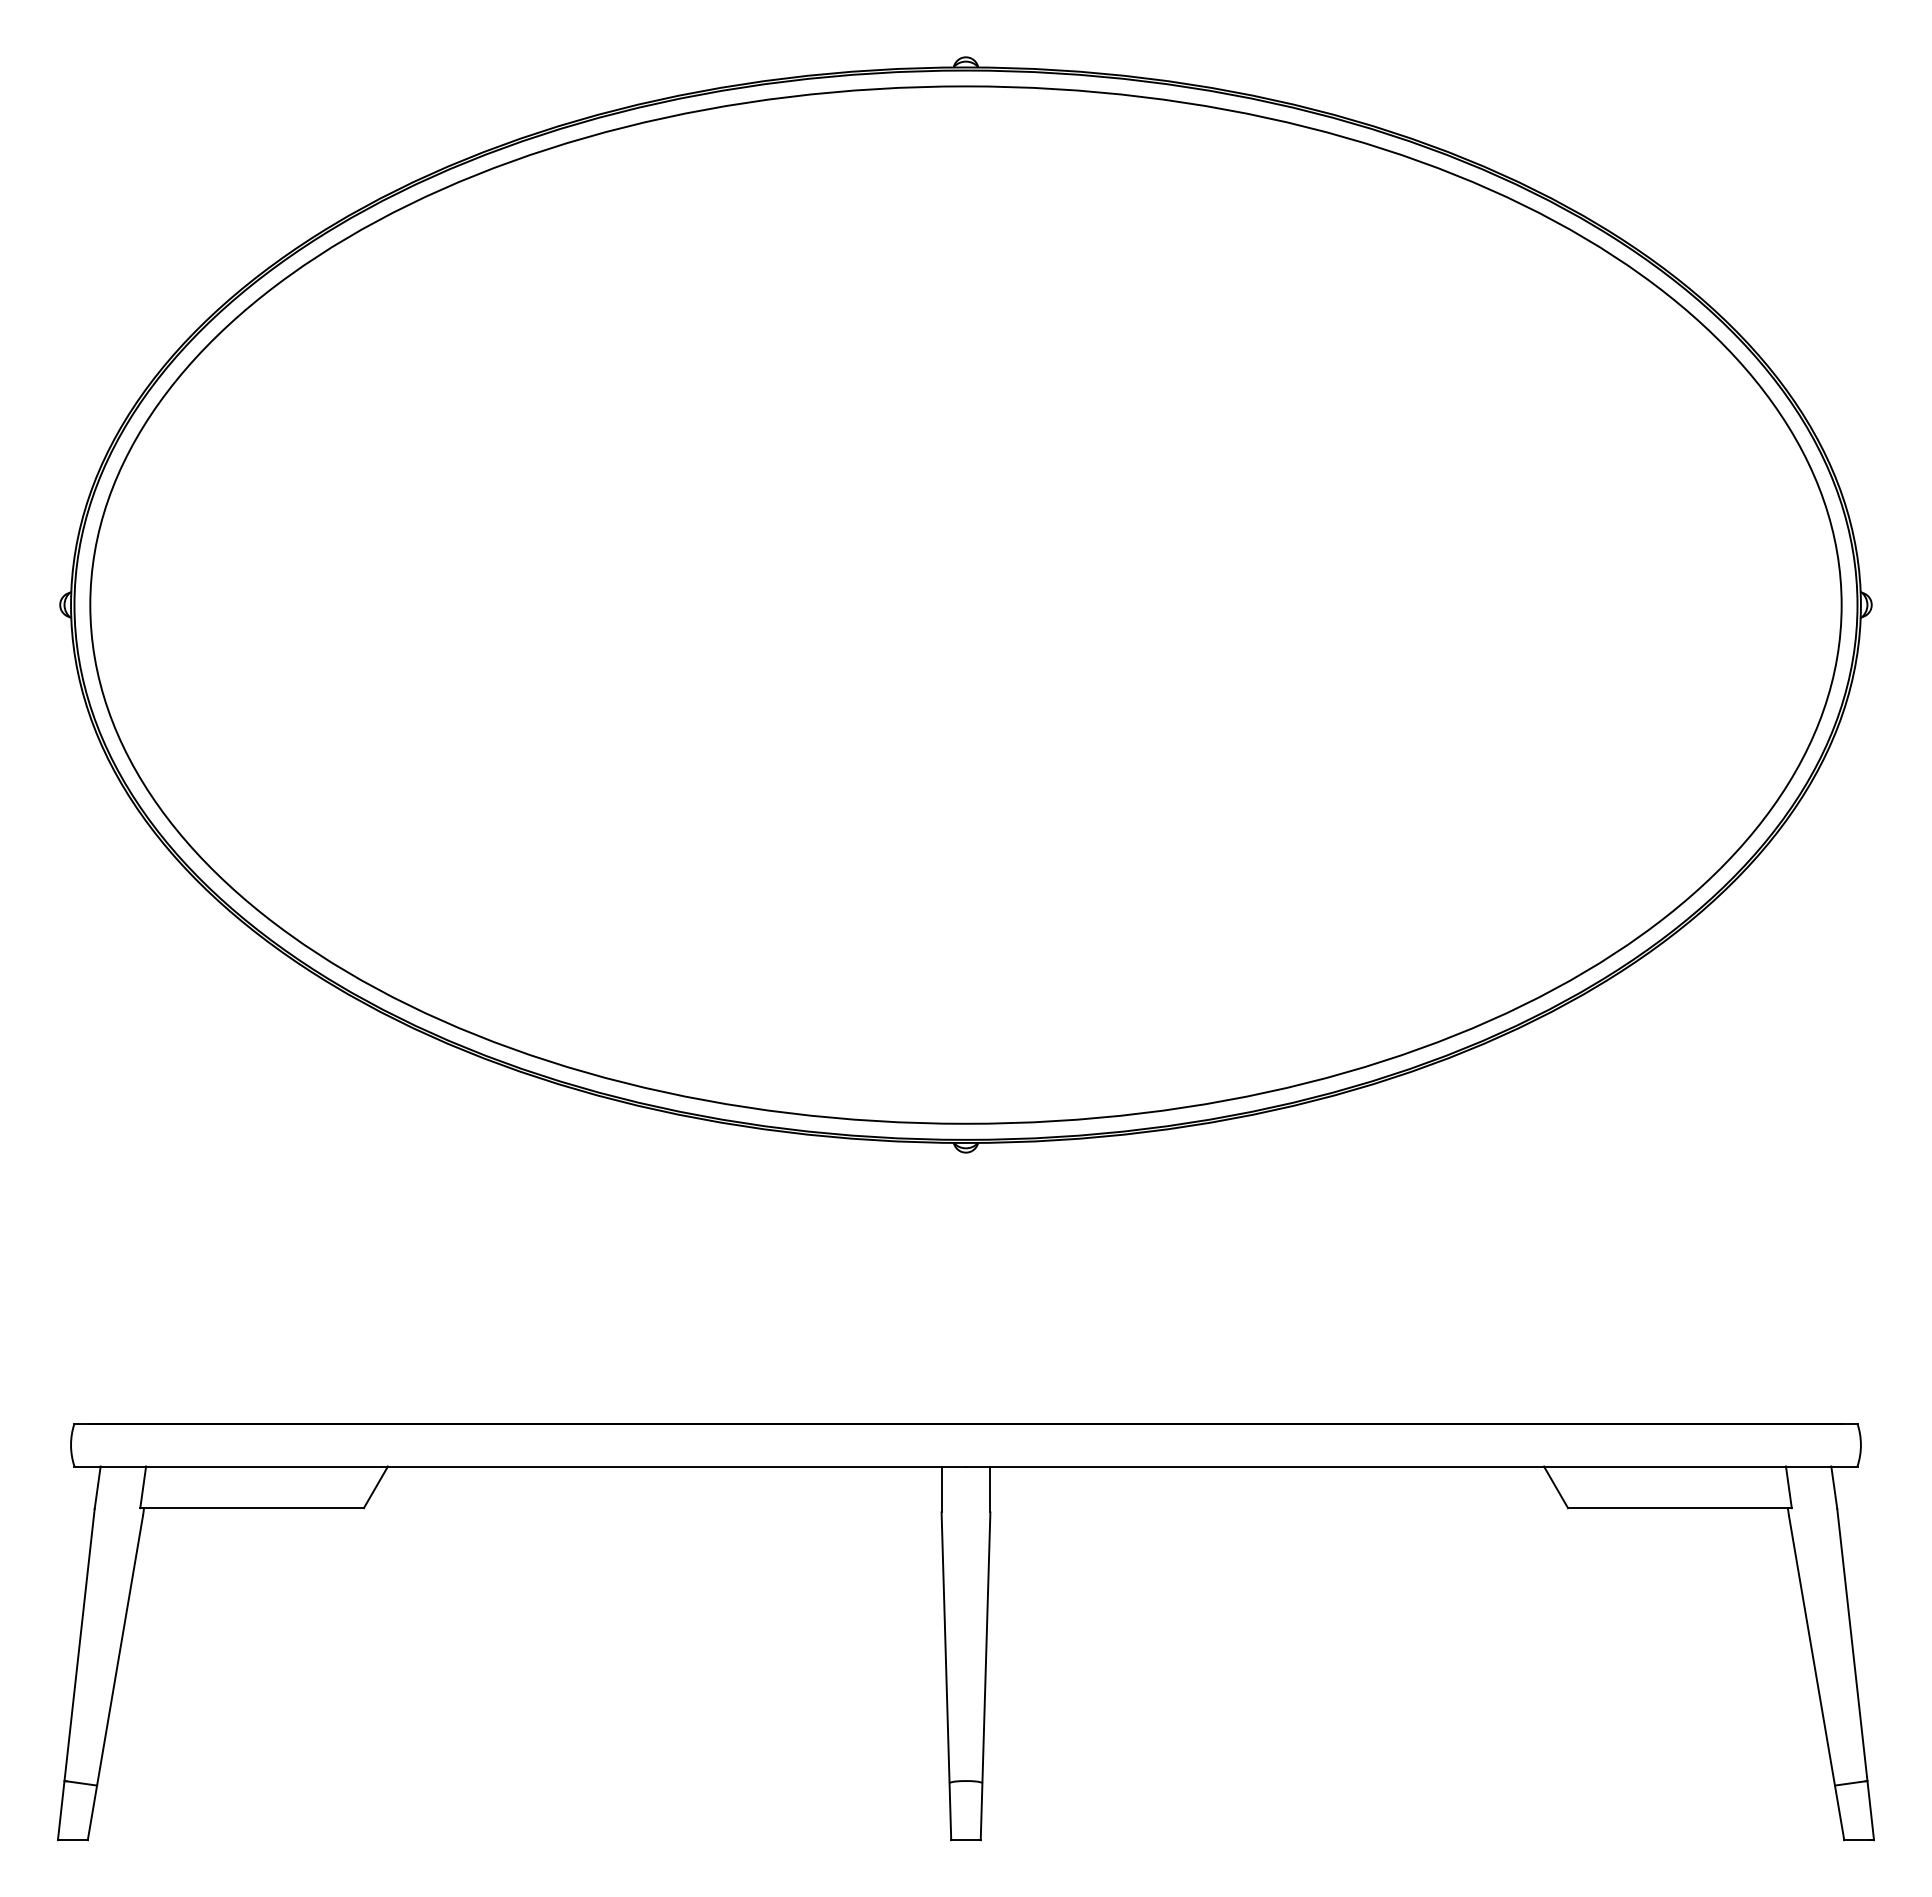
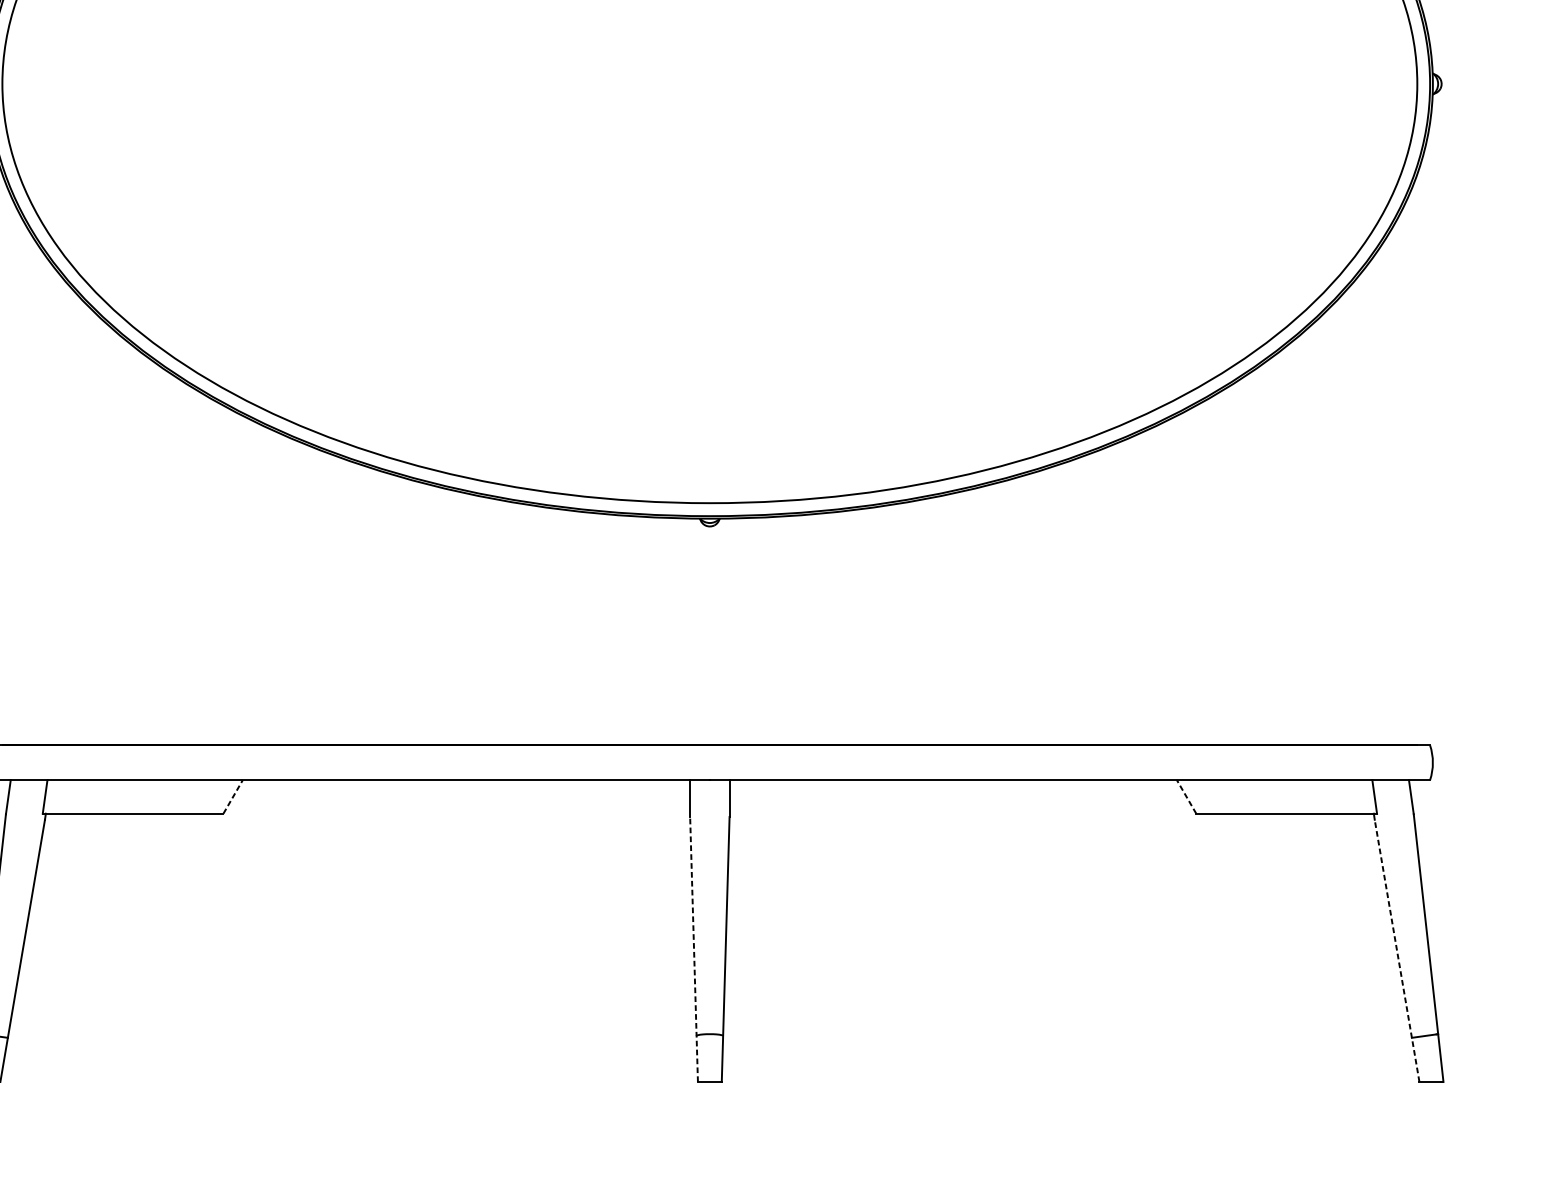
line: (376, 1486) -> (233, 796), solid -> dashed
line: (1555, 1486) -> (1186, 796), solid -> dashed
line: (946, 1675) -> (694, 948), solid -> dashed
line: (1816, 1677) -> (1396, 950), solid -> dashed

